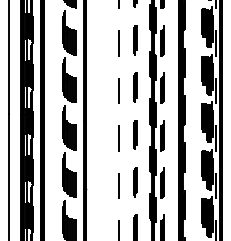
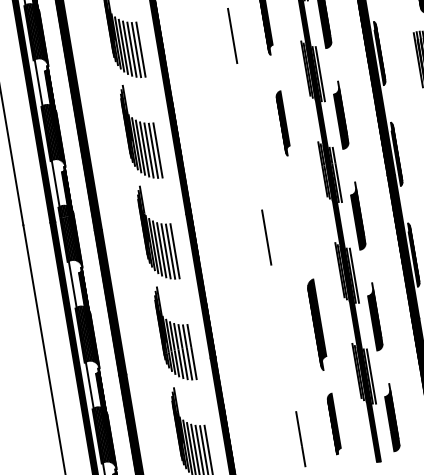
line: (119, 90) -> (250, 135), removed
line: (135, 134) -> (300, 223), removed
part: (135, 182) -> (317, 325), size x1.4
line: (119, 185) -> (284, 337), removed

